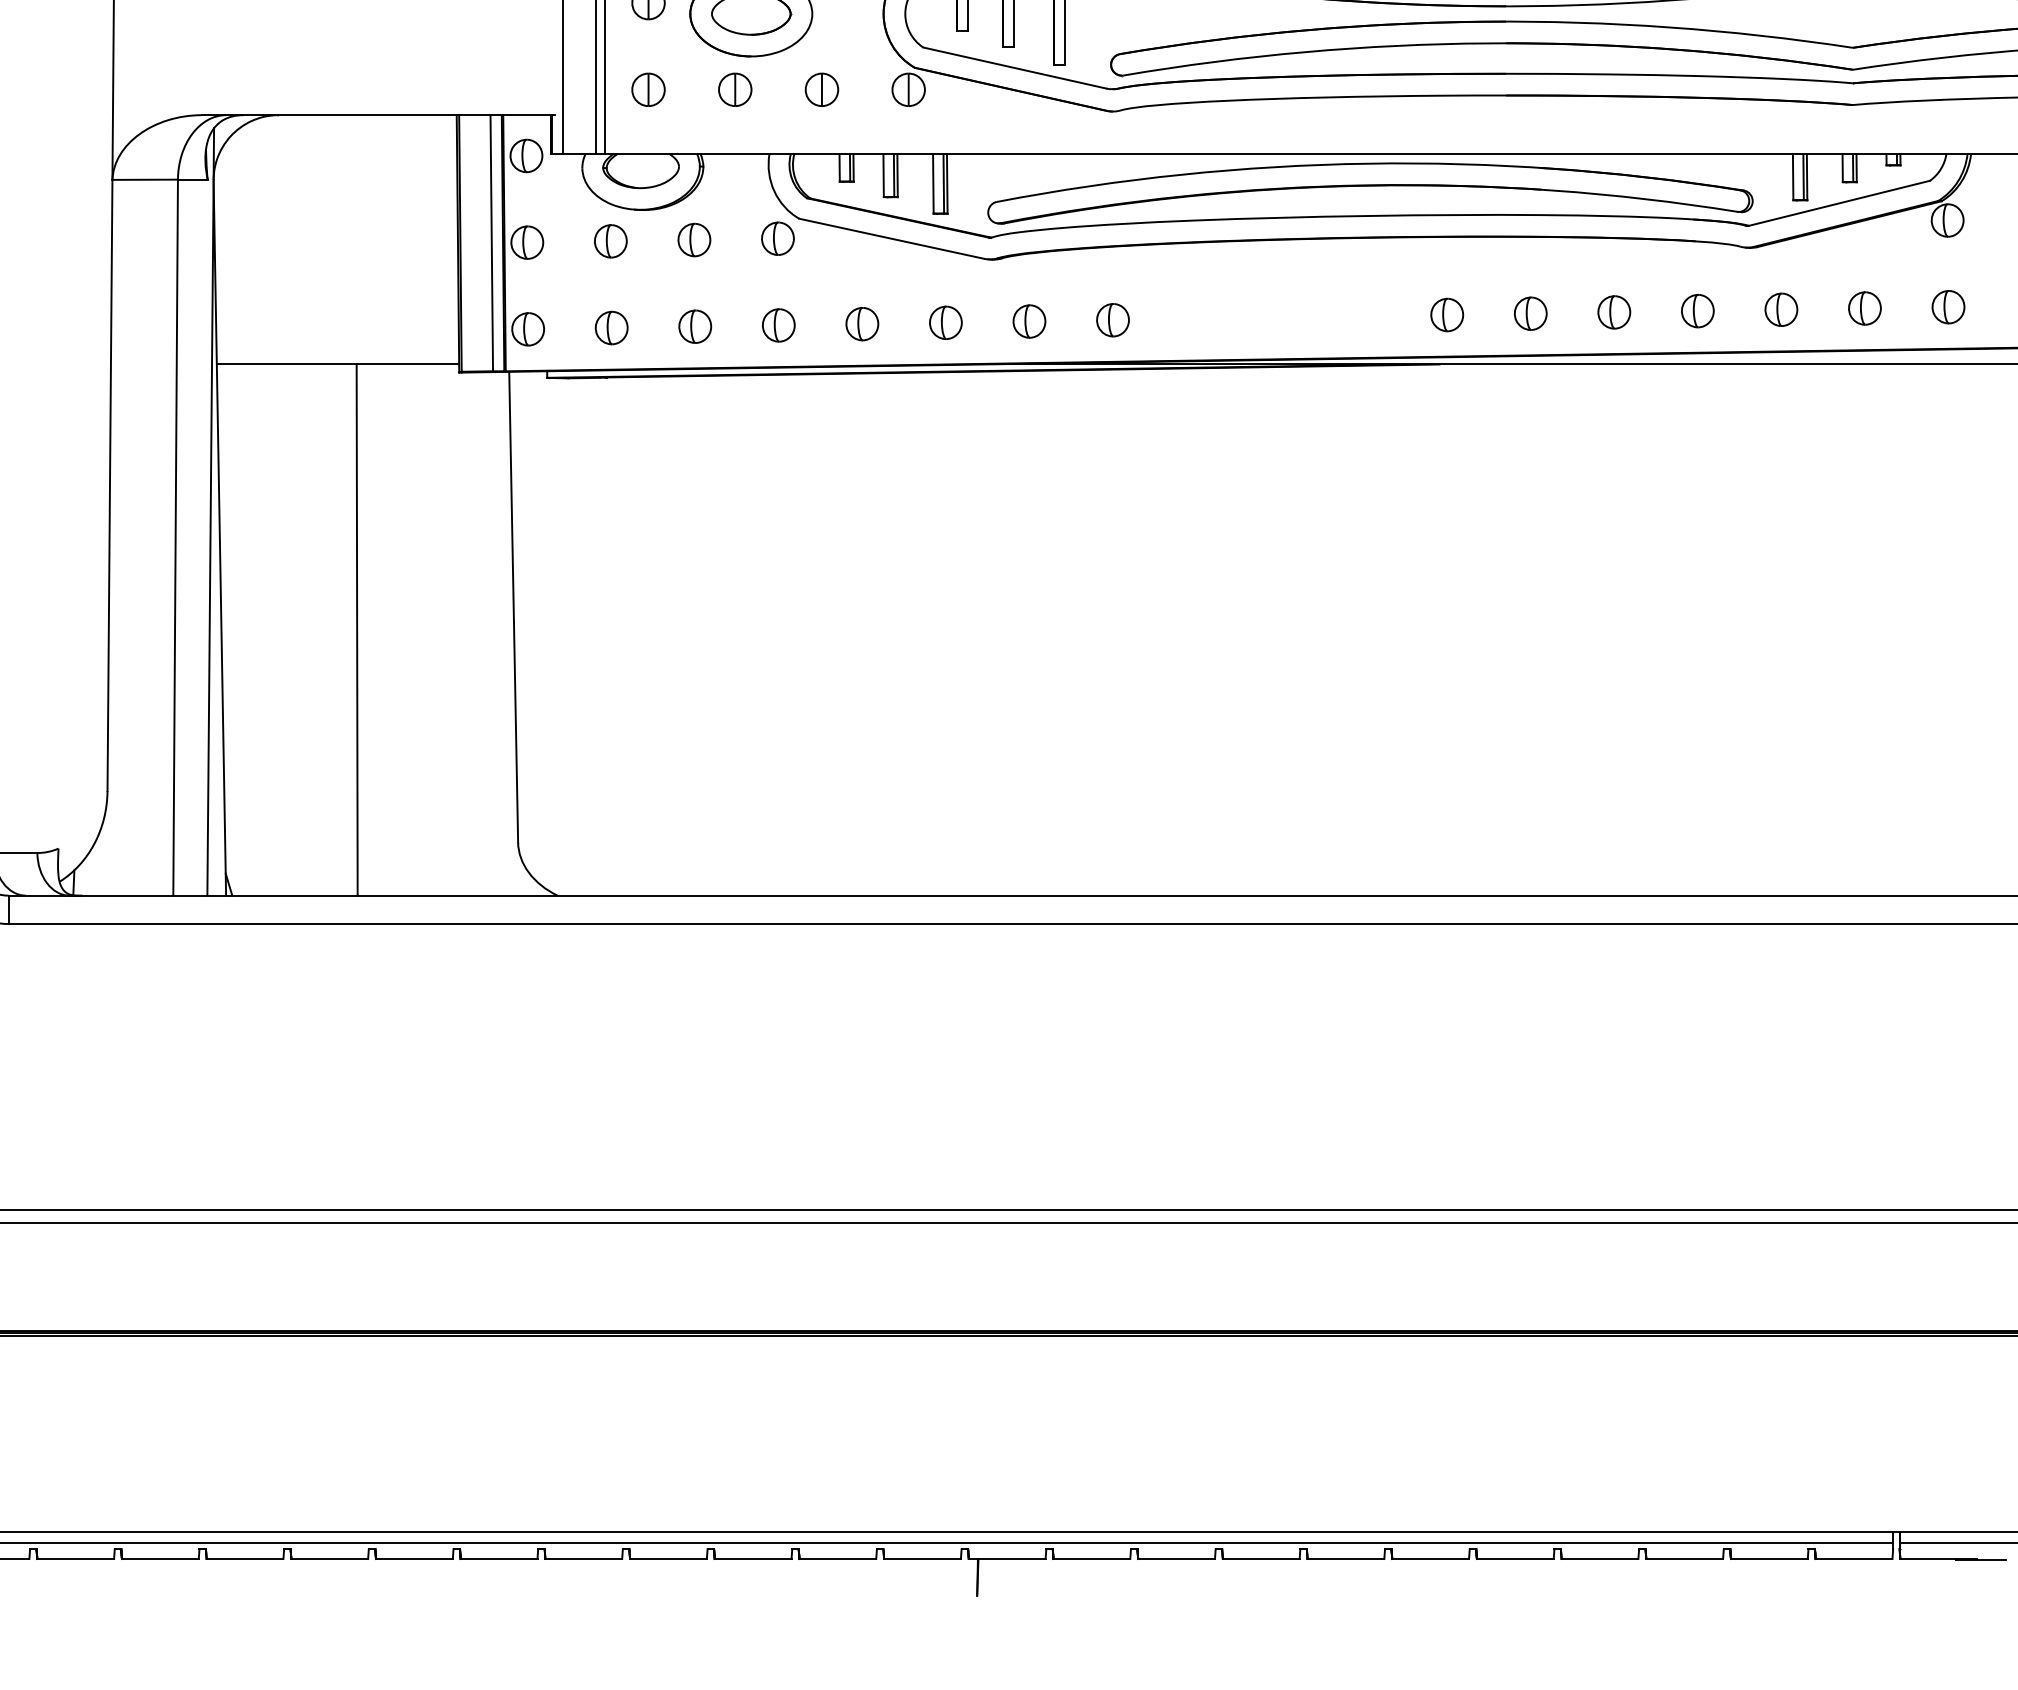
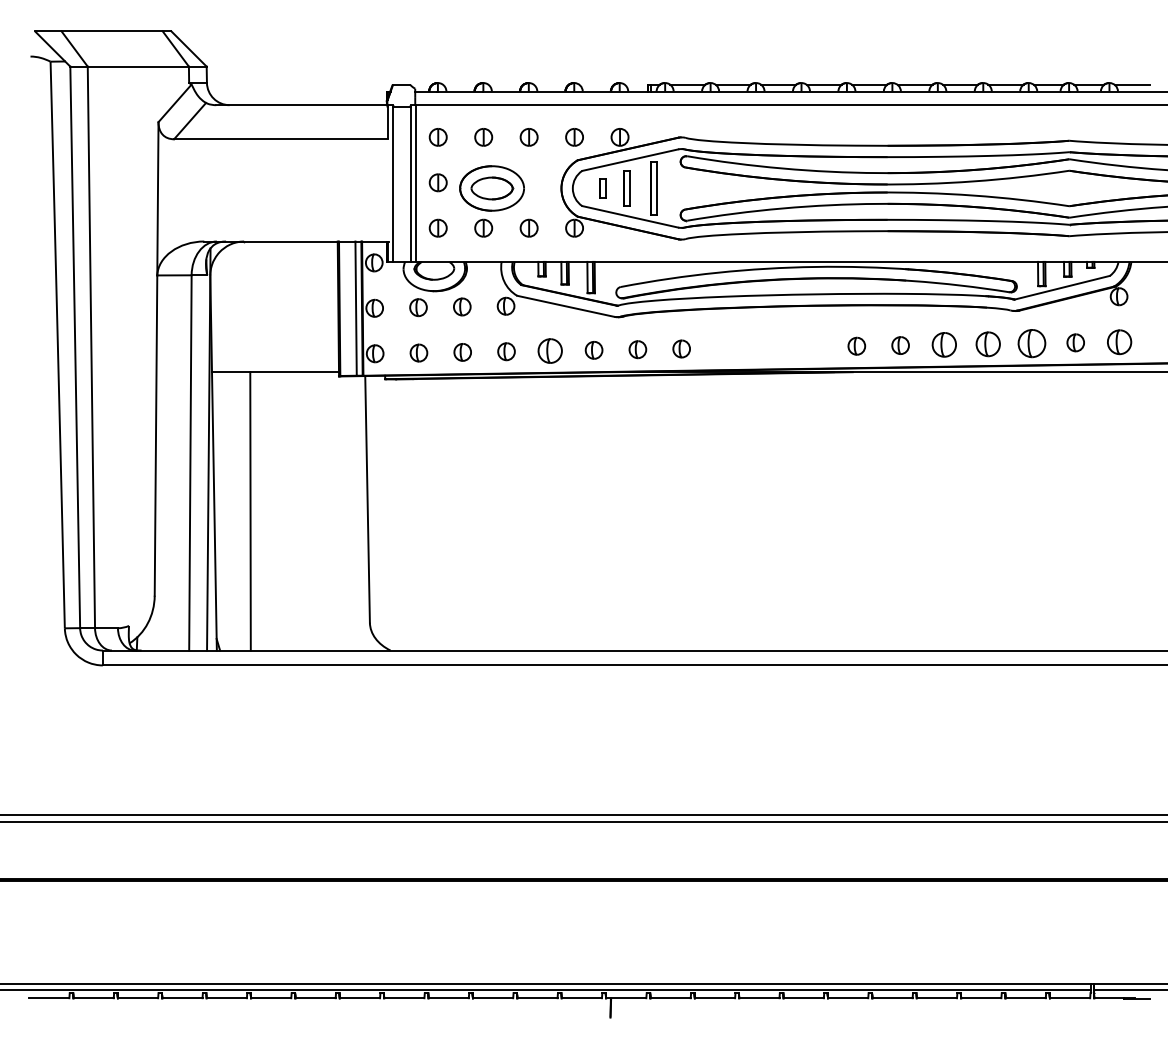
part: (1948, 305) -> (1119, 341), size x1.4
part: (1696, 309) -> (987, 343), size x1.4
part: (1780, 309) -> (1031, 343), size x1.6
part: (1614, 311) -> (944, 344), size x1.4
part: (862, 323) -> (550, 350), size x1.4
line: (357, 630) -> (250, 511), moved

